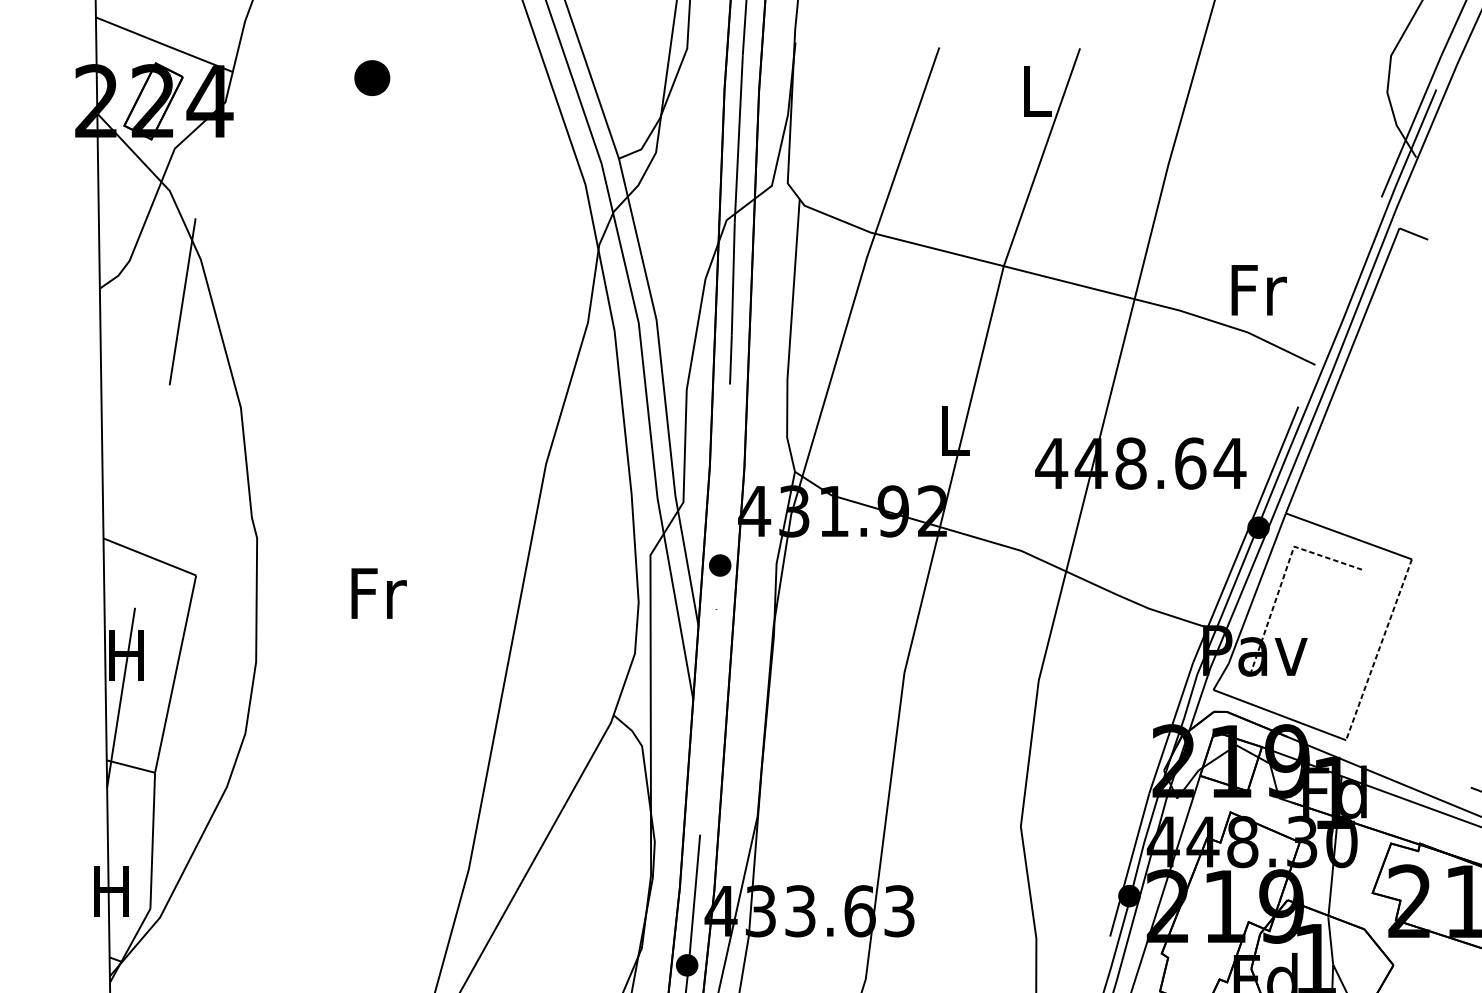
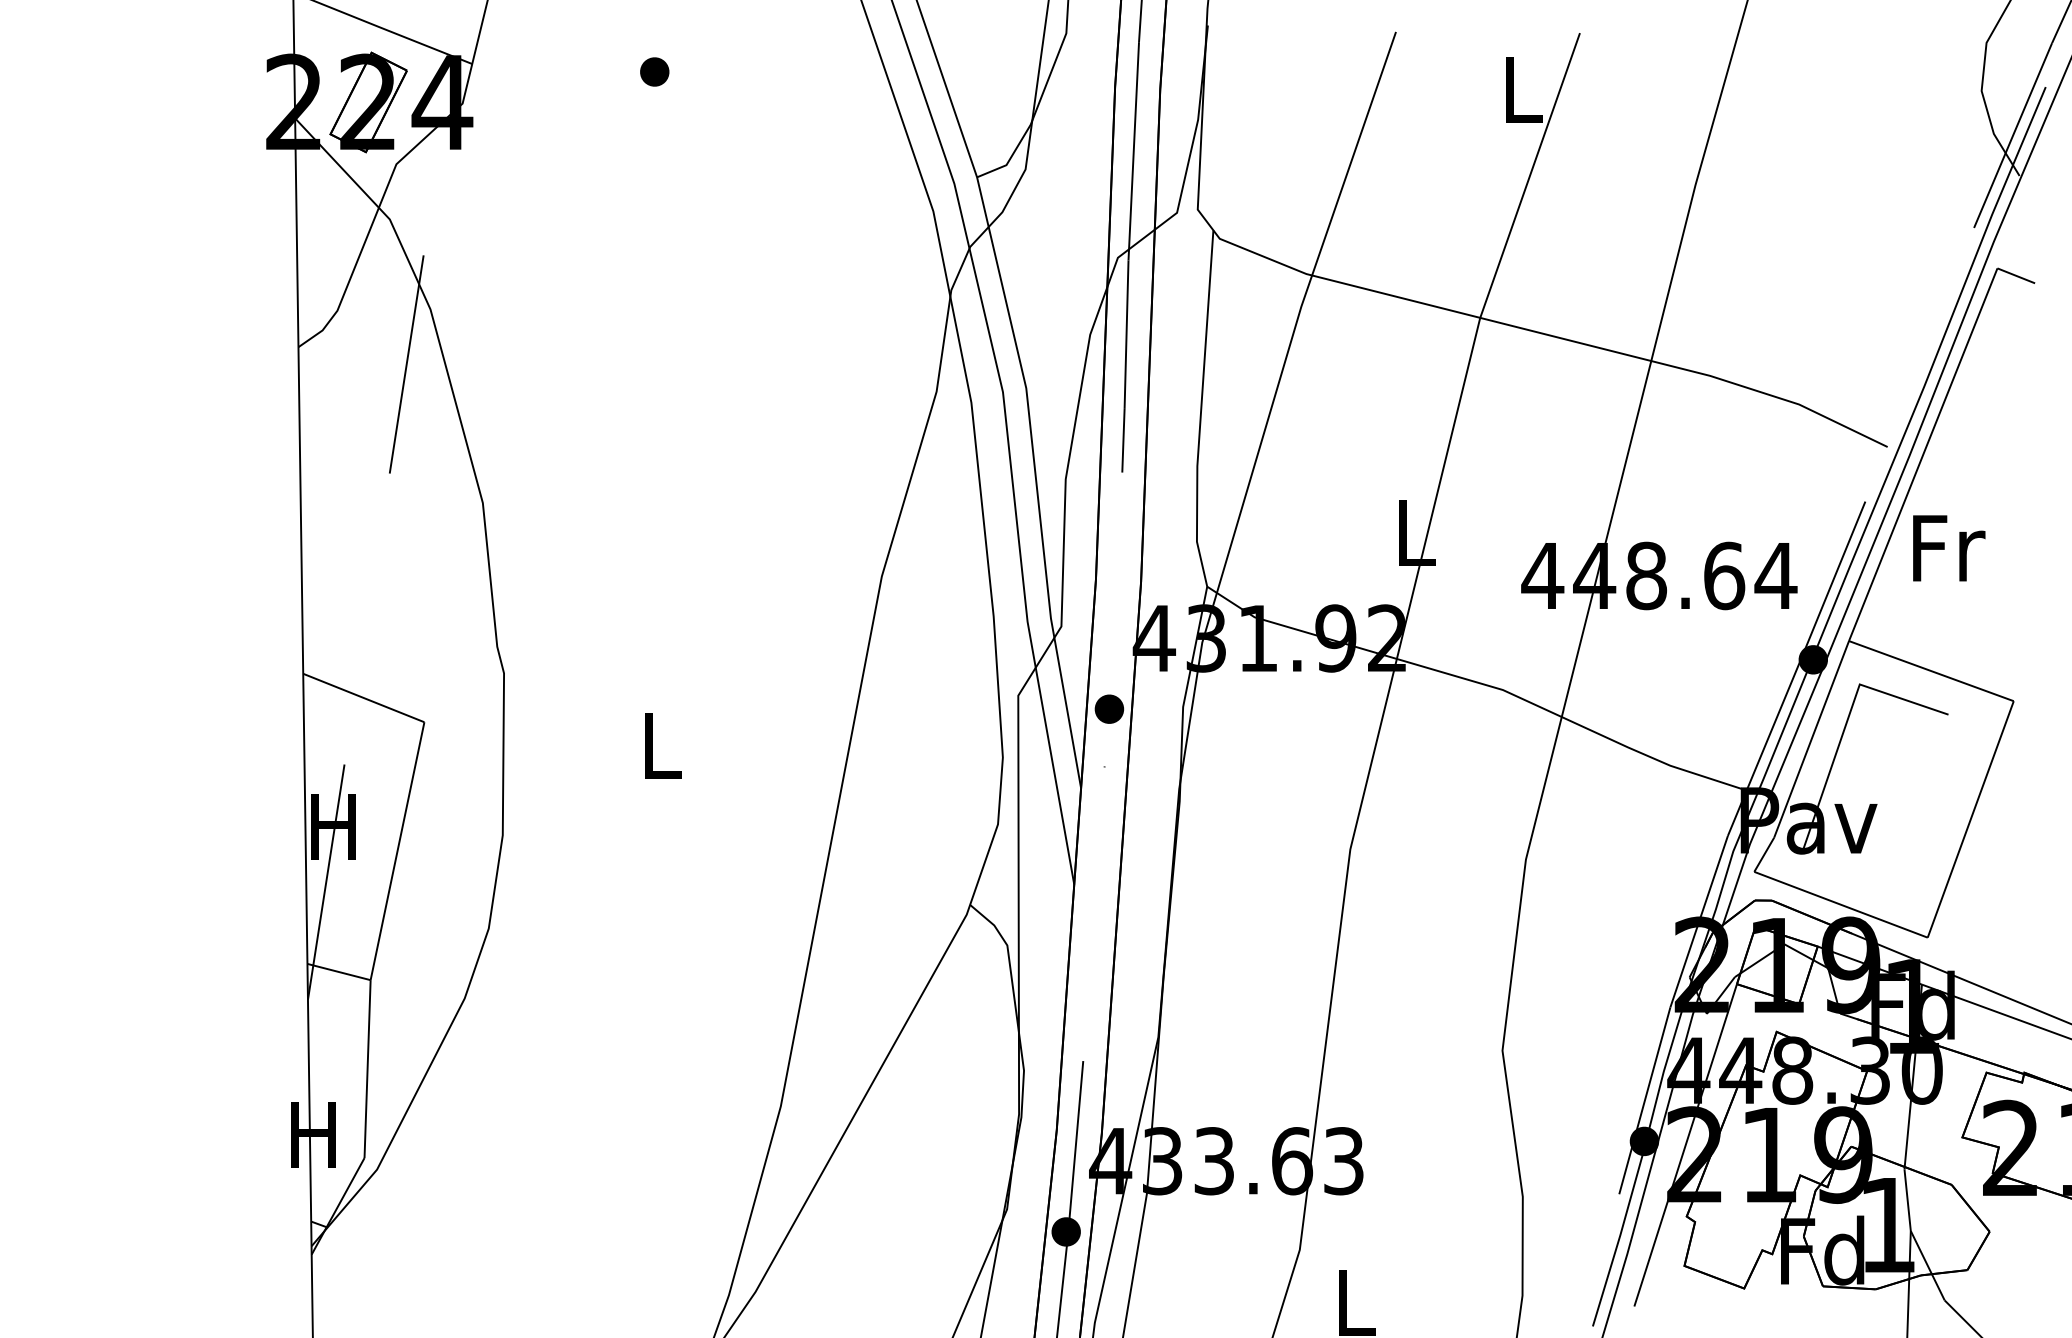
part: (372, 77) -> (654, 71), size x0.62
text: (1259, 290) -> (1949, 548), moved
line: (1283, 576) -> (1846, 723), dashed -> solid
text: (379, 593) -> (663, 745), Fr -> L
line: (1378, 649) -> (1970, 819), dashed -> solid

